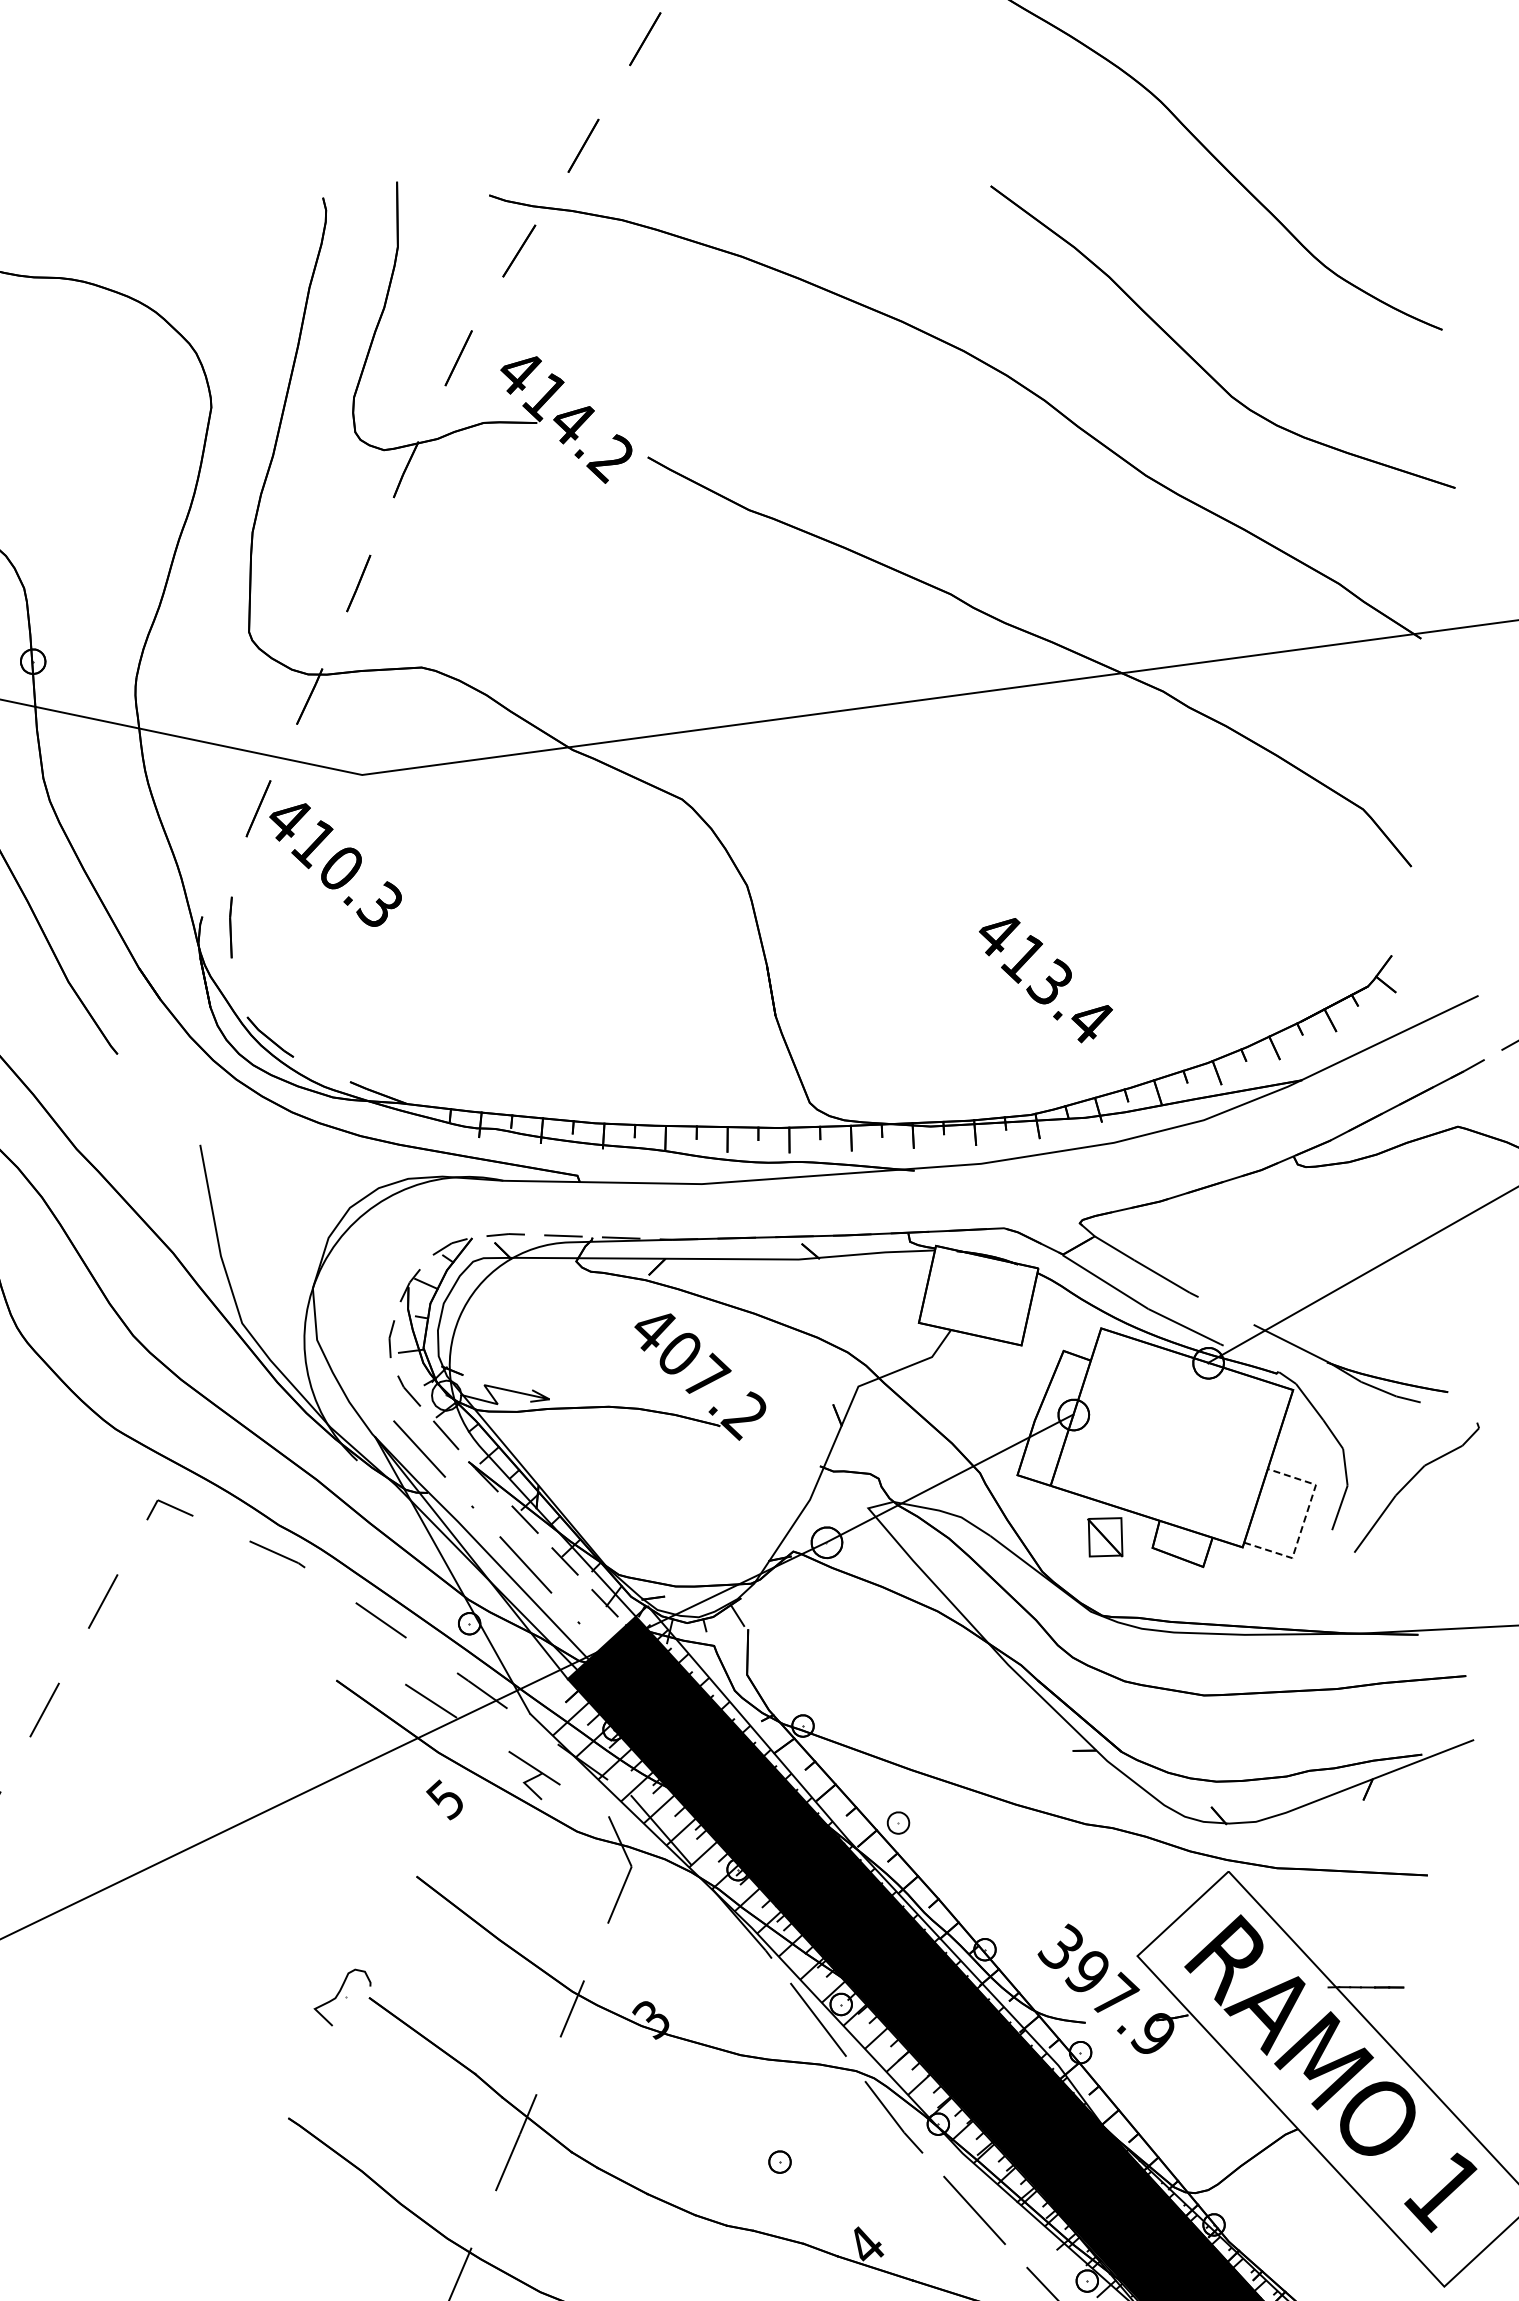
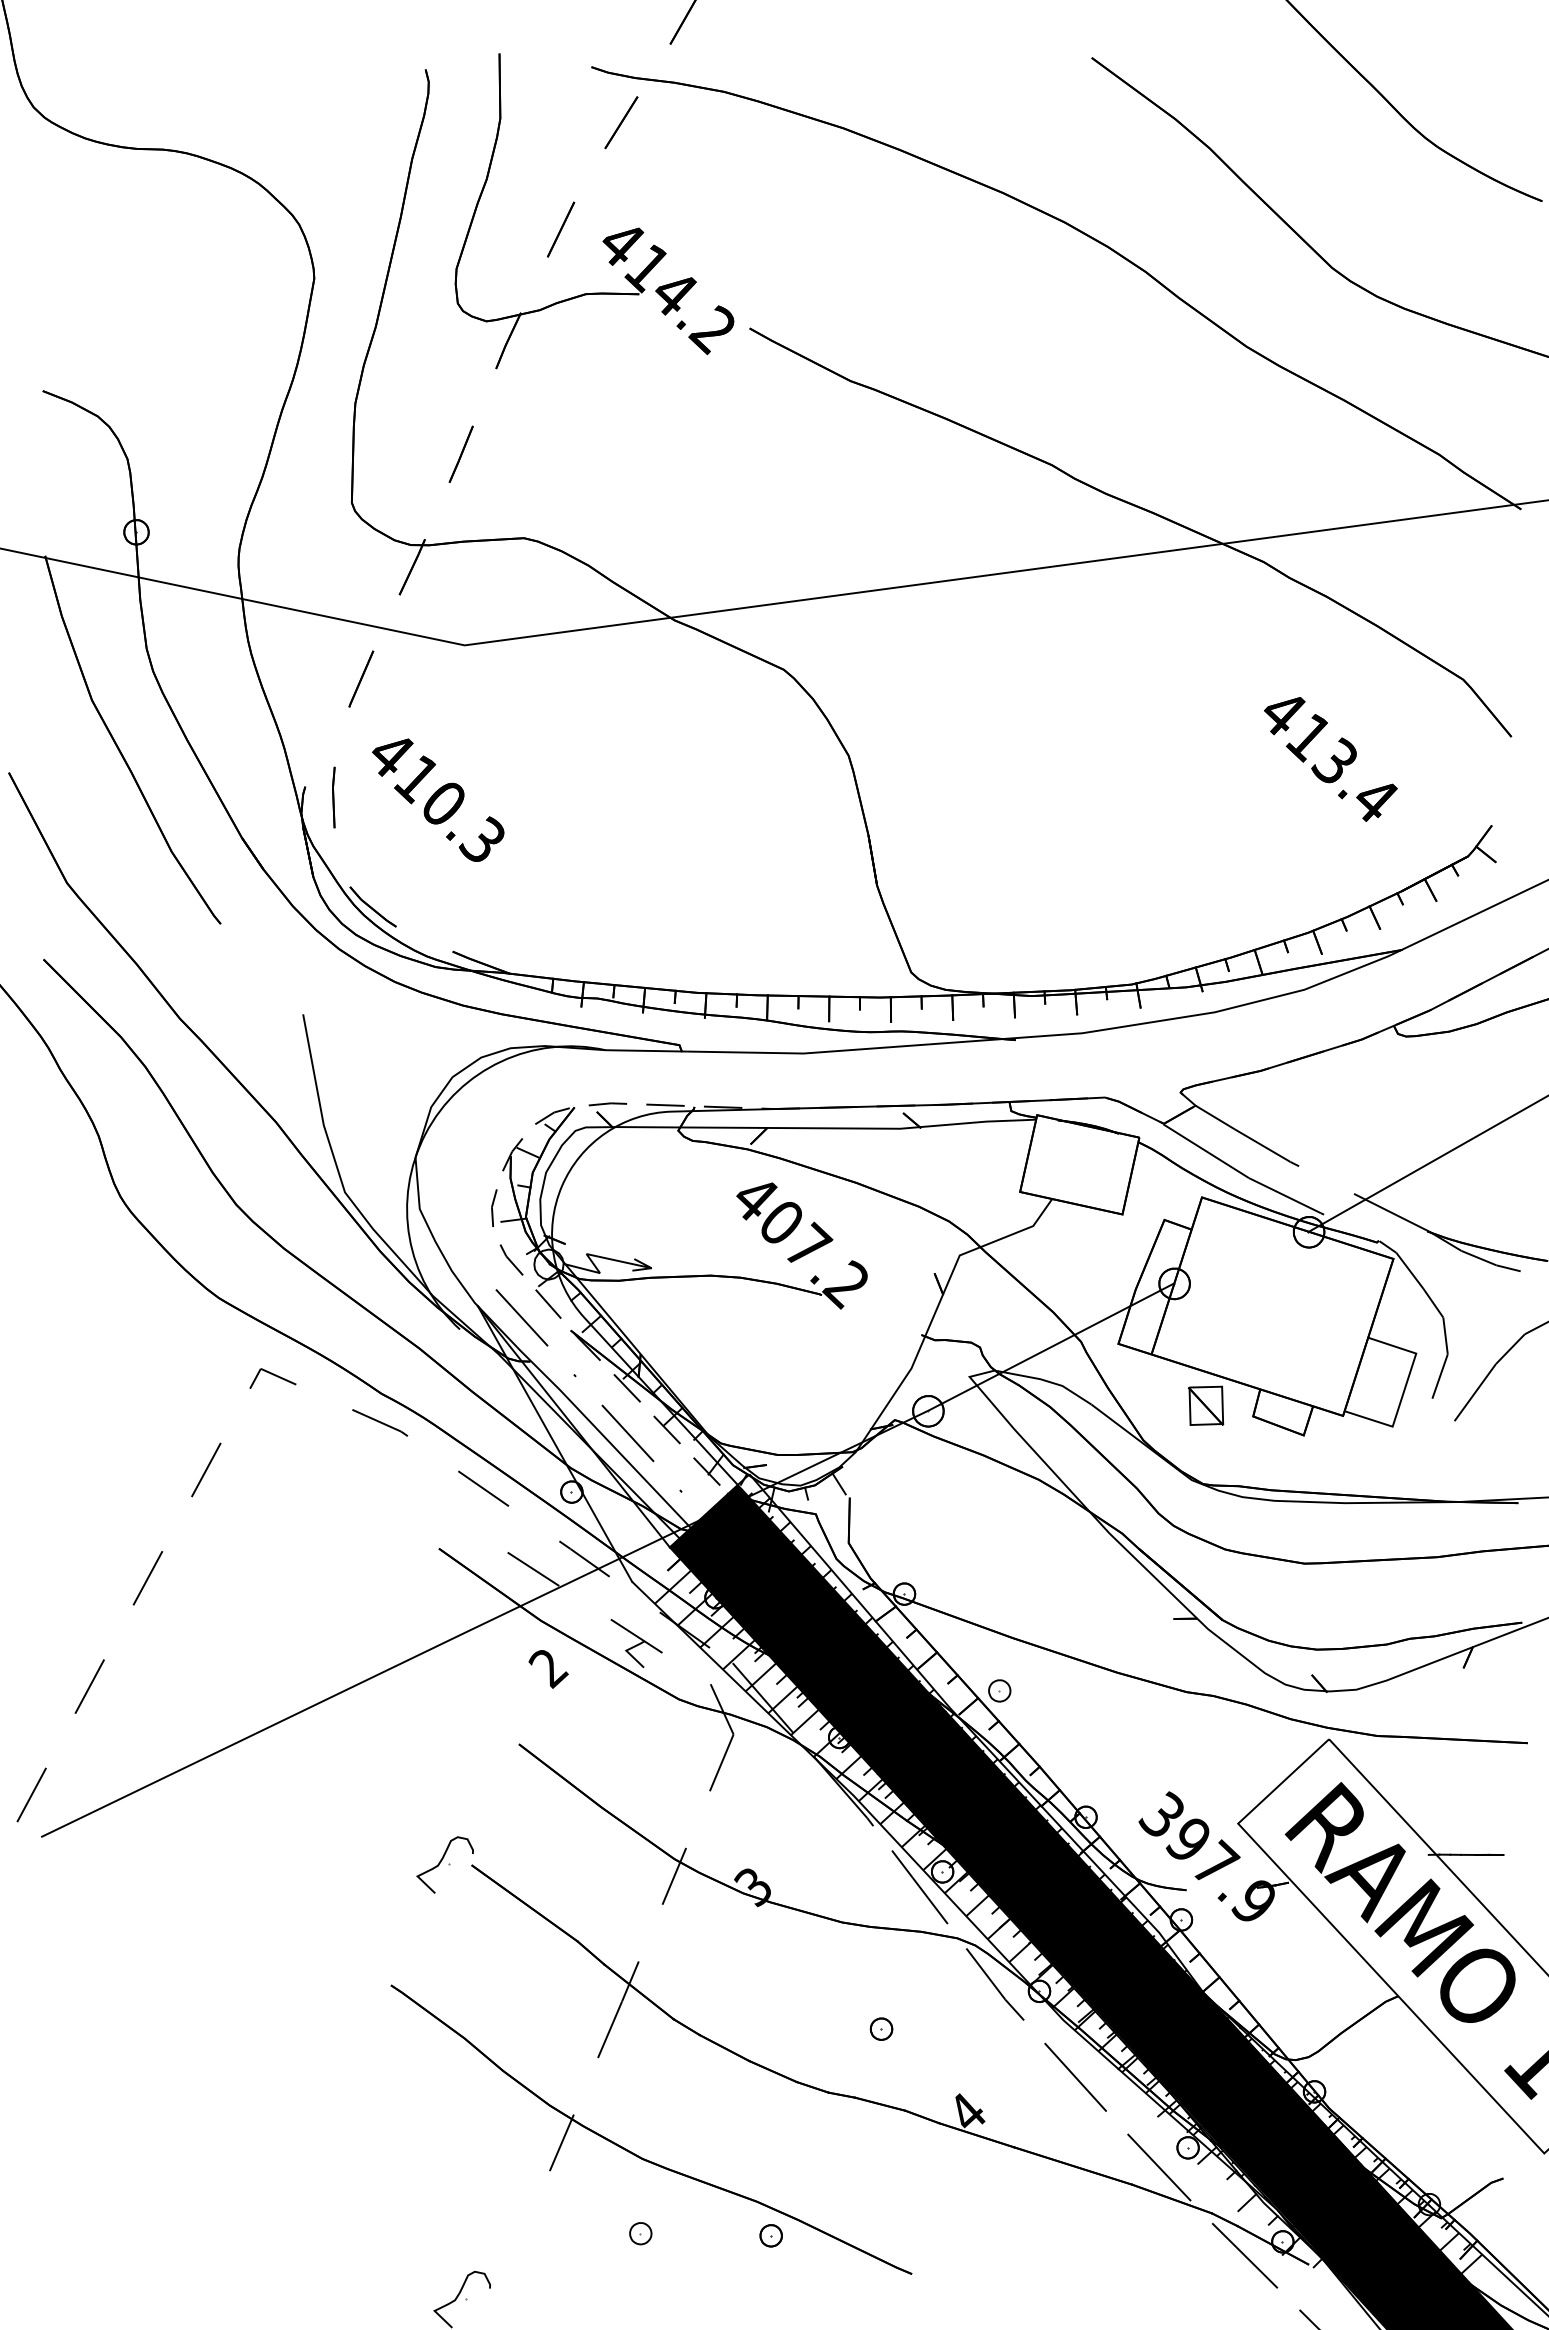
text: (335, 864) -> (438, 799), moved
text: (1045, 980) -> (1330, 759), moved
line: (1304, 1520) -> (1404, 1389), dashed -> solid
text: (446, 1799) -> (548, 1667), 5 -> 2

